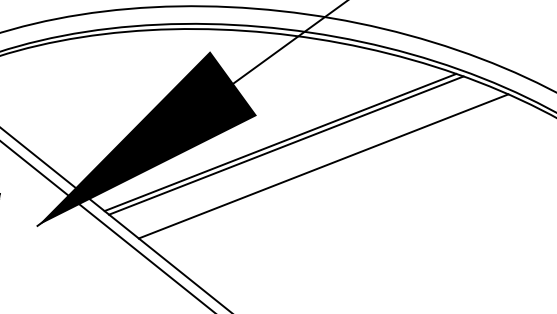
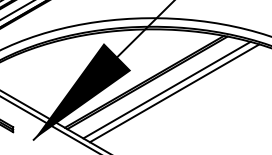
line: (337, 175) -> (174, 93), added

